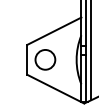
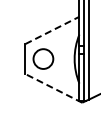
line: (54, 31) -> (52, 30), solid -> dashed
line: (55, 89) -> (53, 88), solid -> dashed

